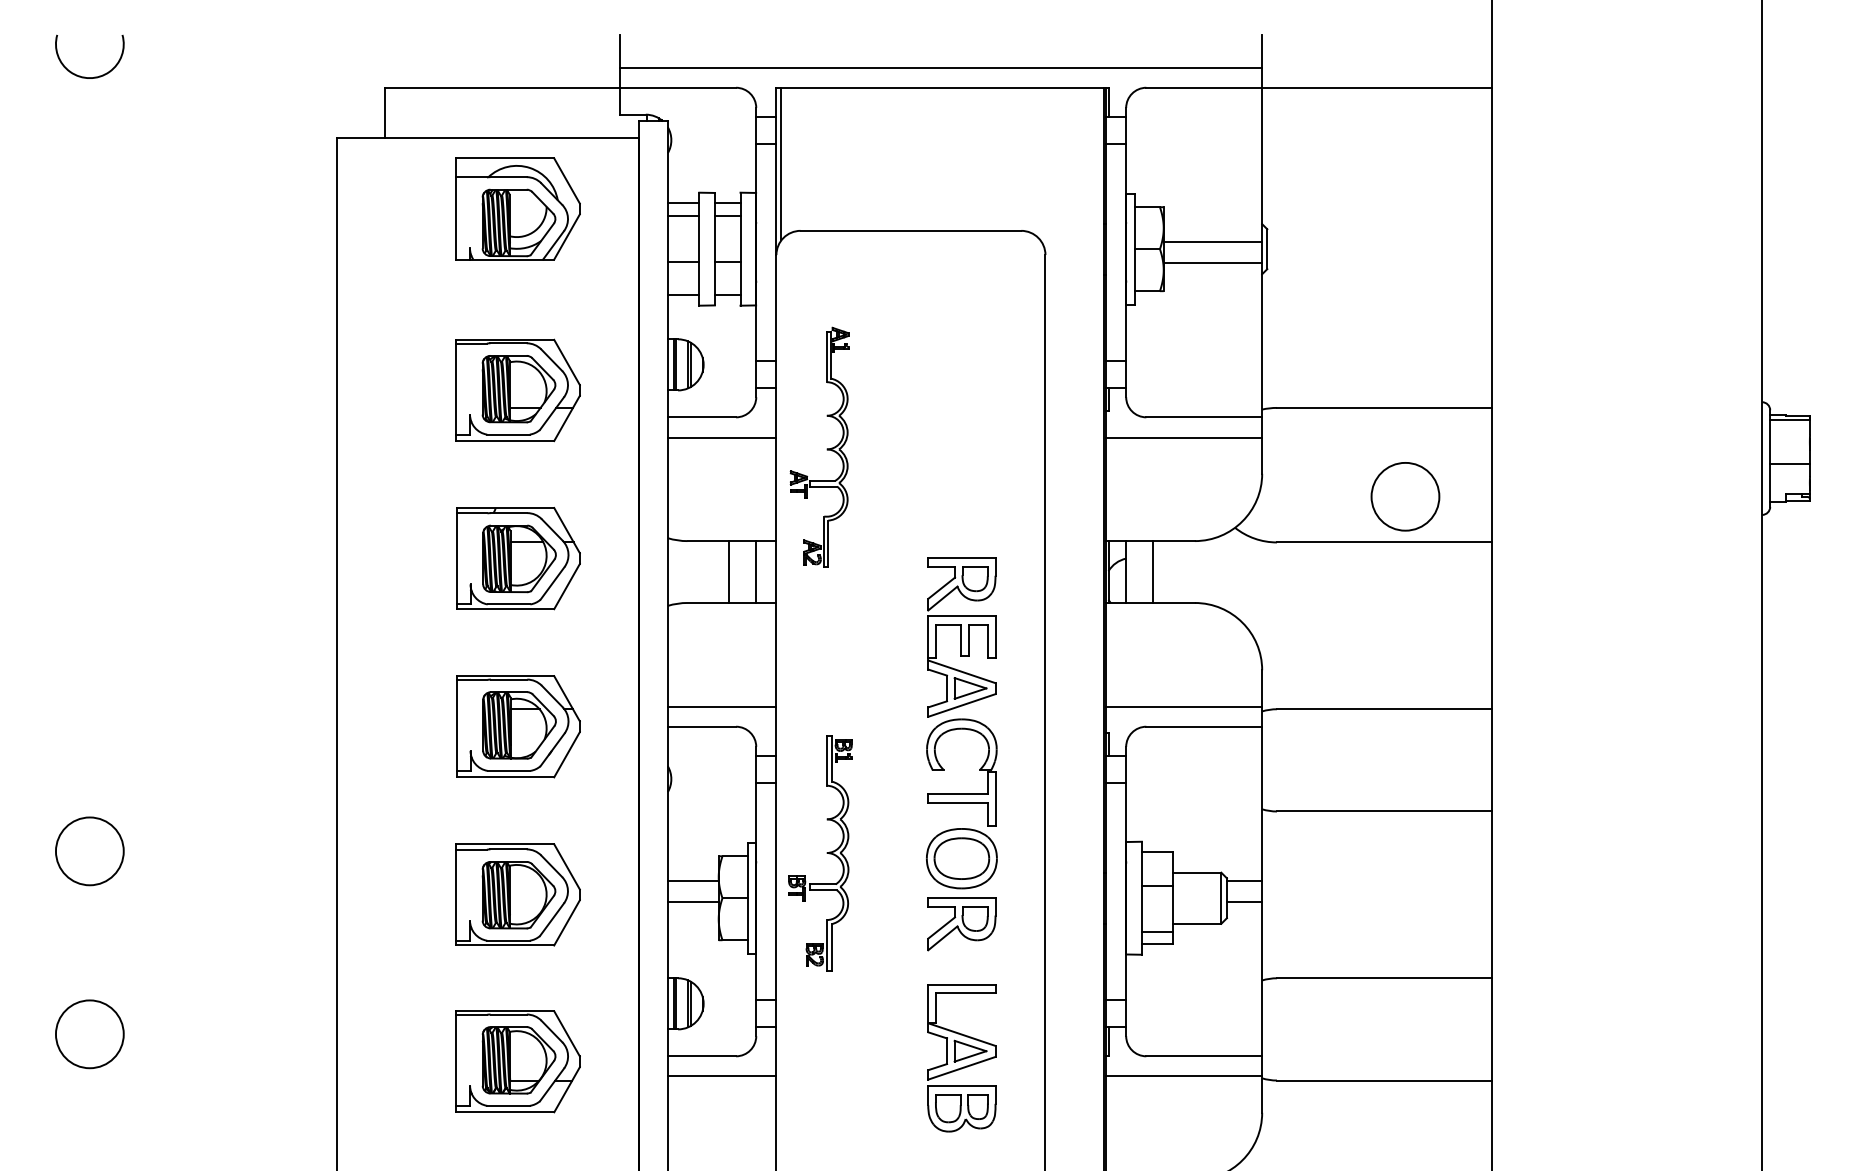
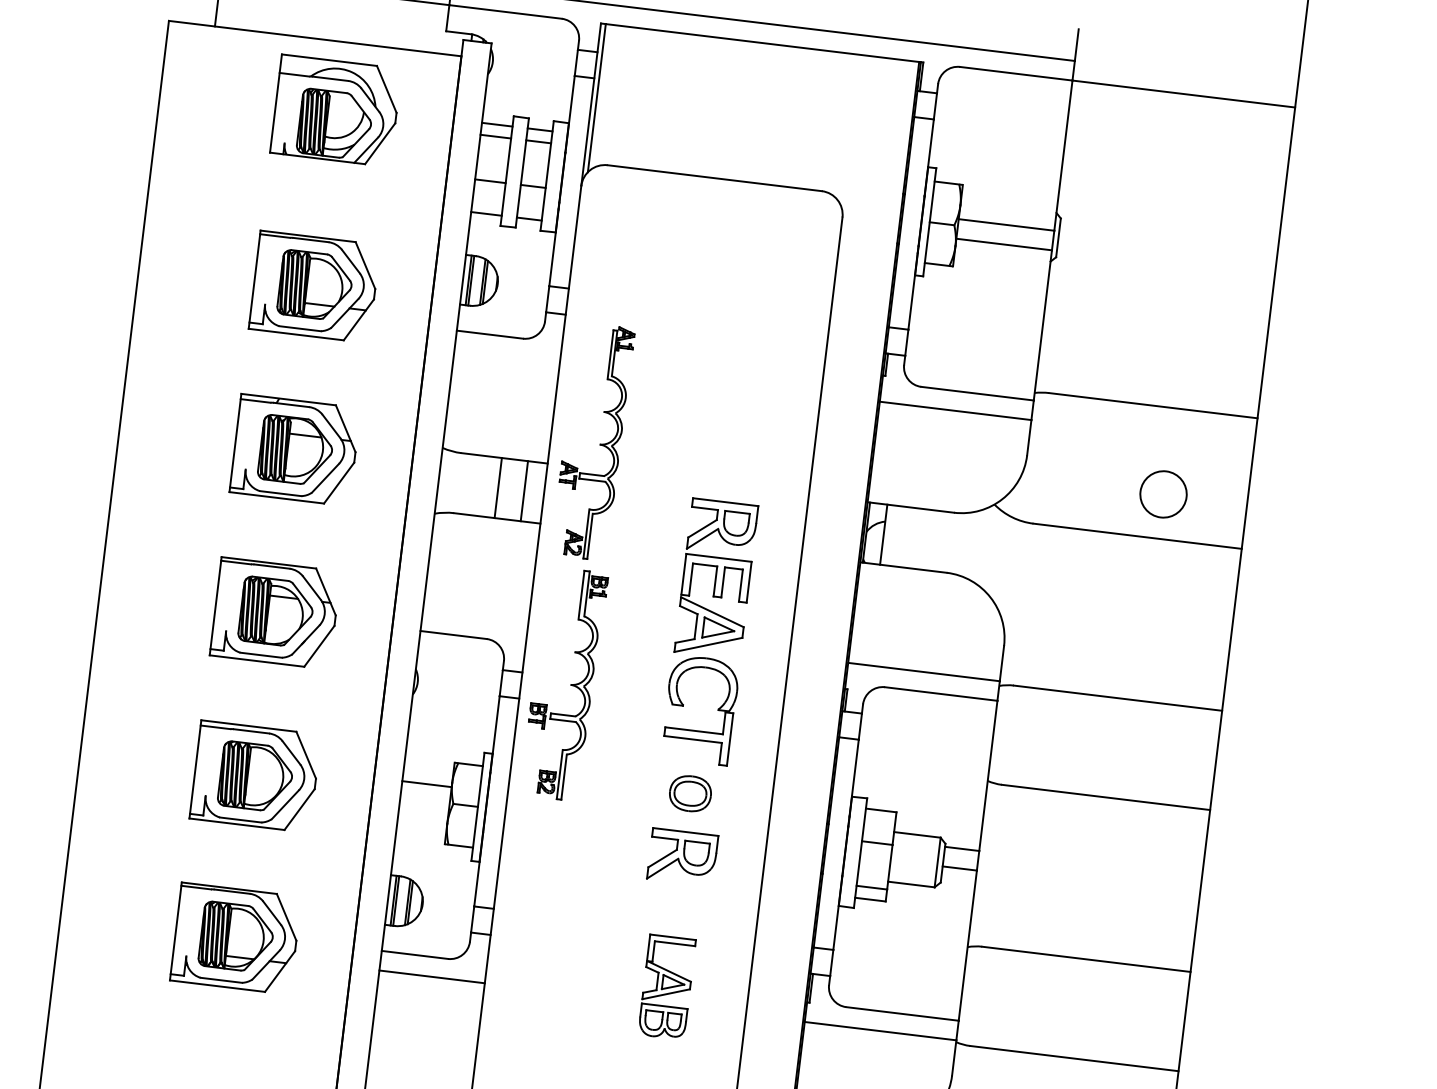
line: (721, 437) -> (506, 356), removed
part: (826, 448) -> (599, 443), moved
circle: (1405, 496) -> (1163, 494), size x0.7
line: (1153, 571) -> (910, 537), removed
line: (721, 706) -> (474, 617), removed
part: (820, 853) -> (564, 684), moved
part: (961, 858) -> (690, 793), size x0.6
line: (692, 901) -> (423, 803), removed
part: (961, 1058) -> (666, 987), size x0.7

